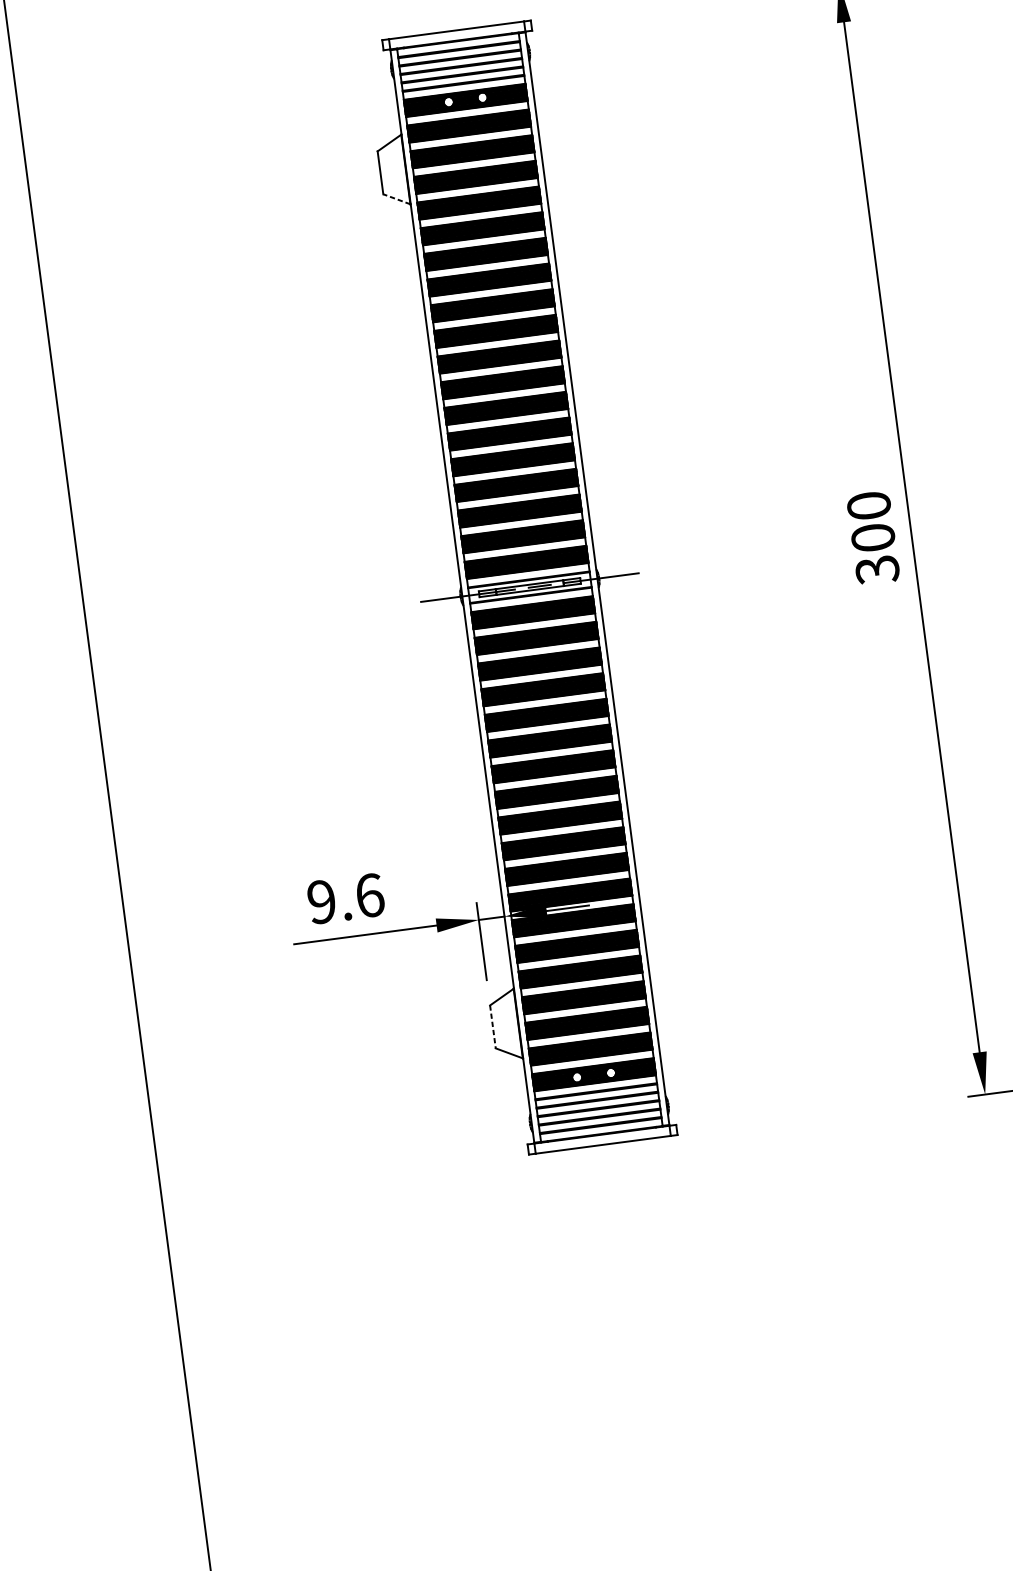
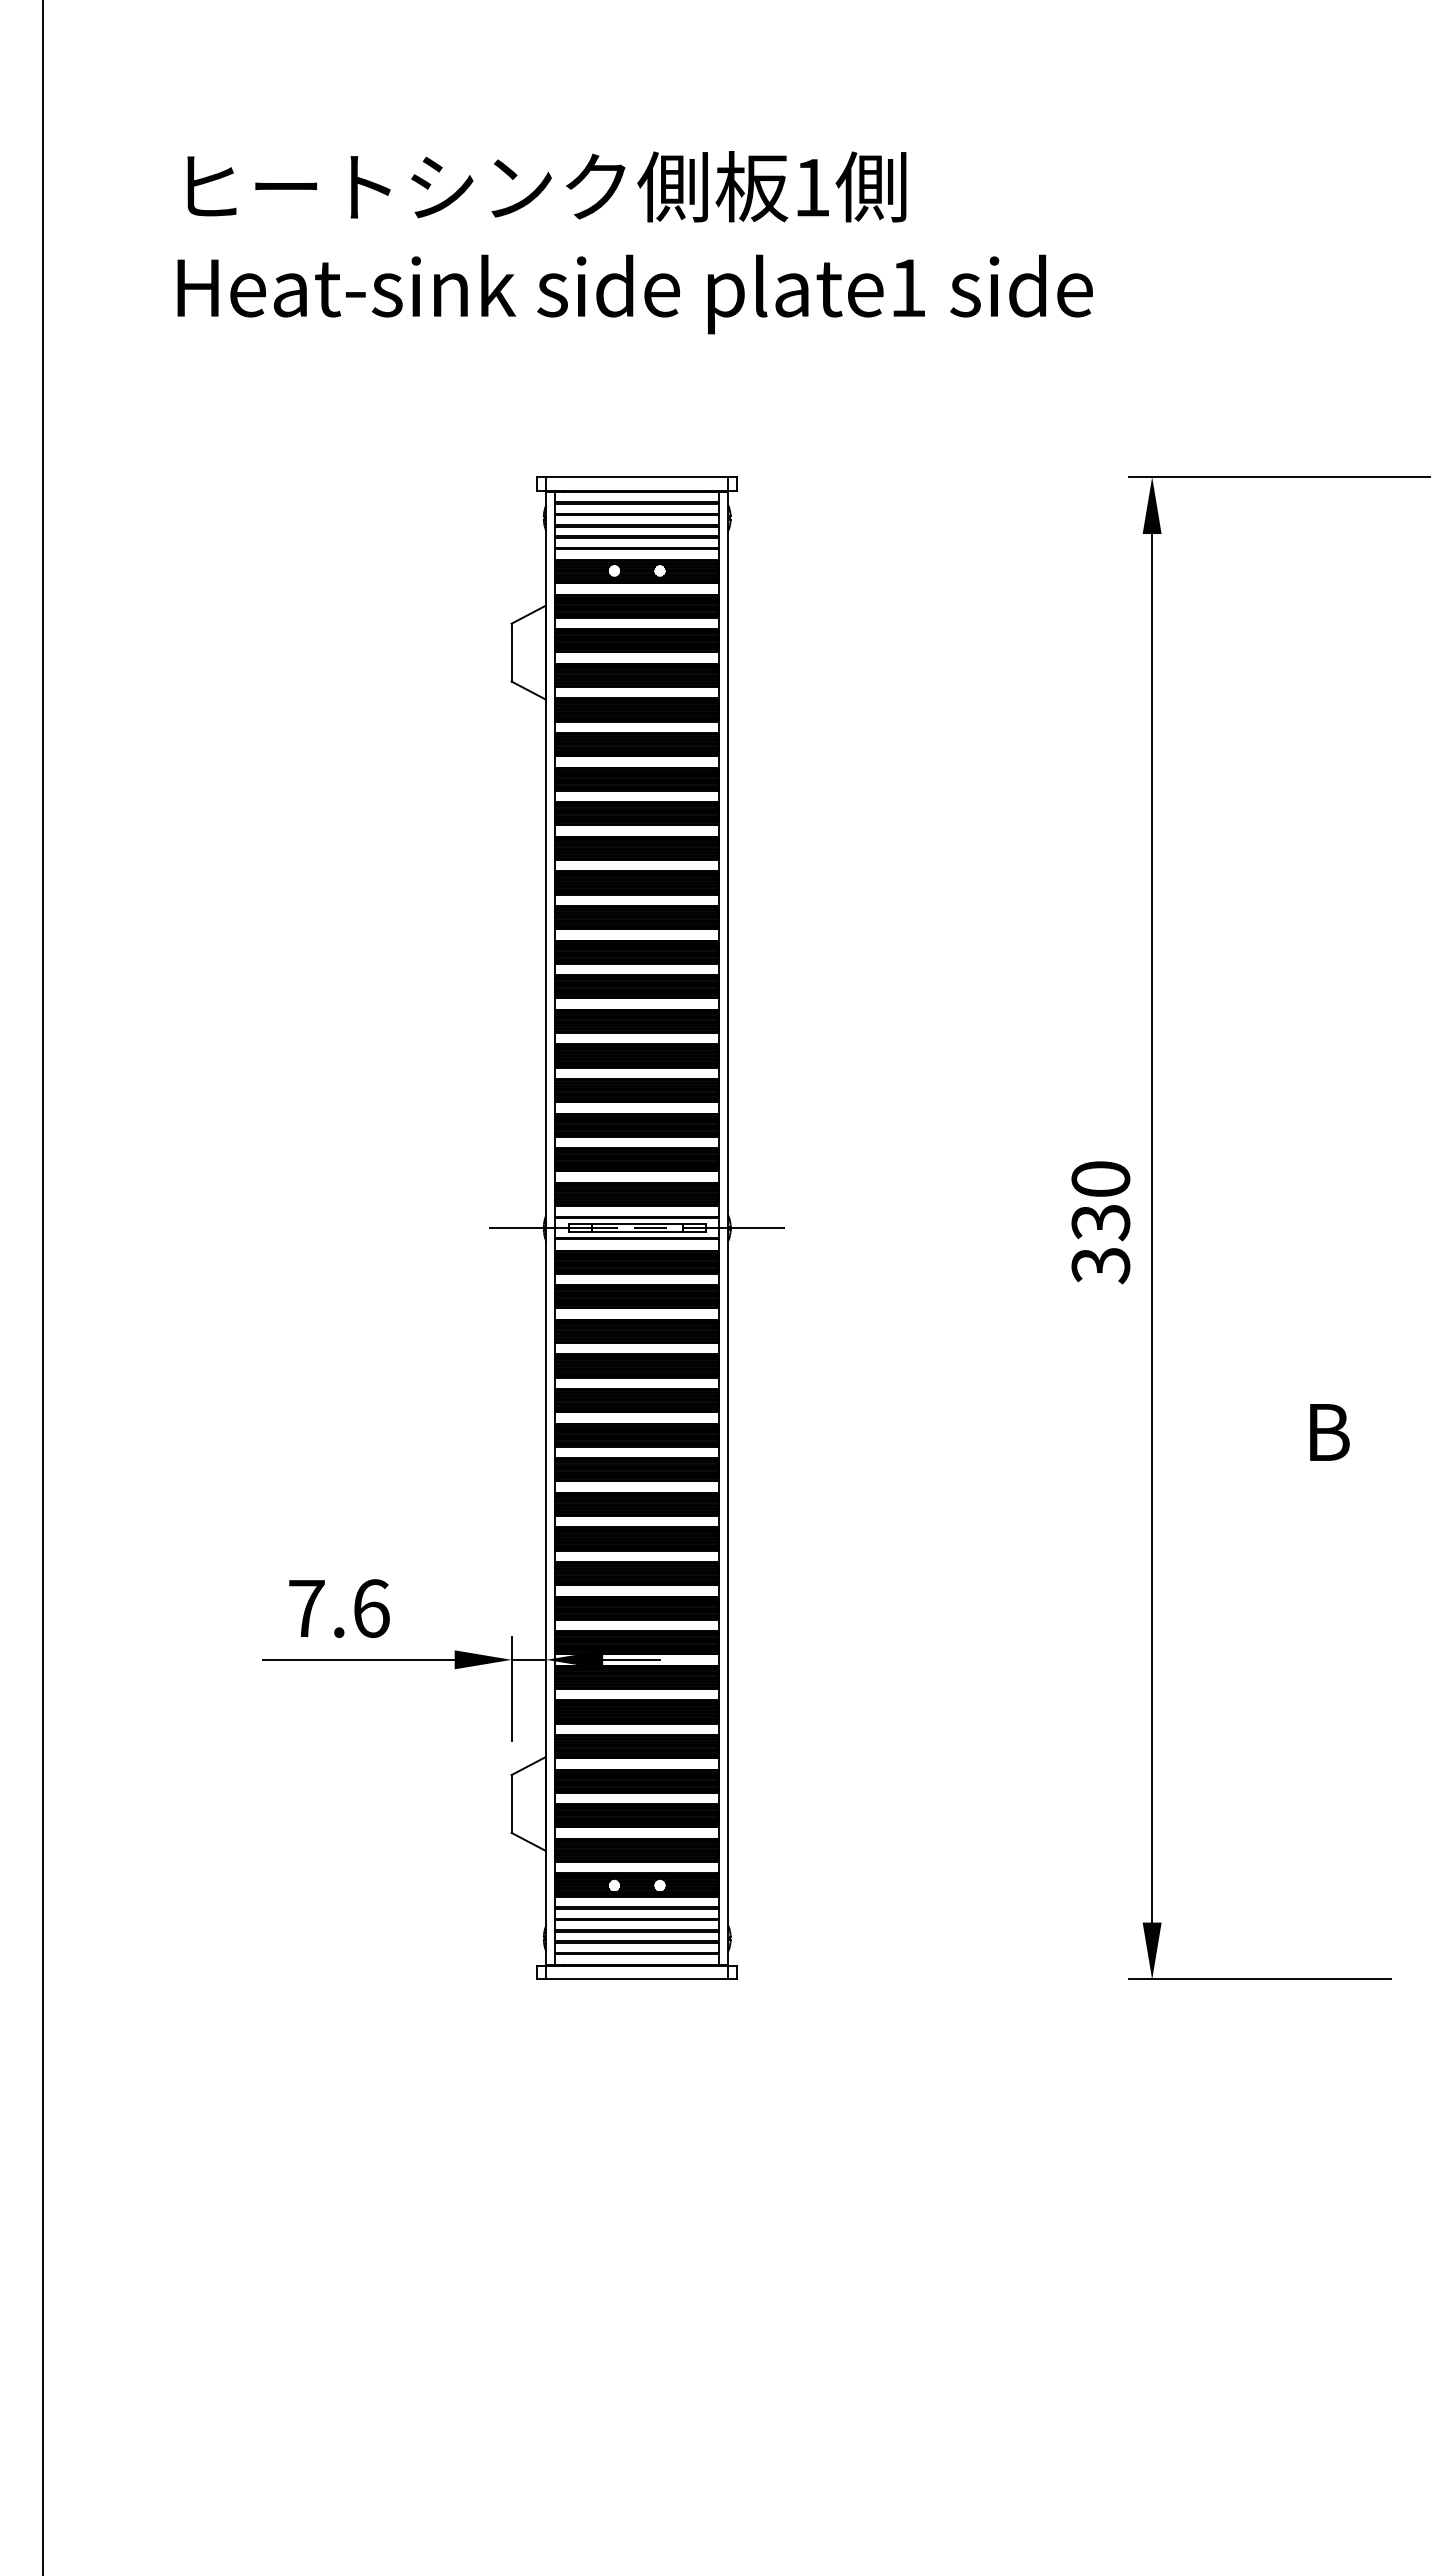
line: (396, 199) -> (528, 690), dashed -> solid
text: (872, 538) -> (1100, 1222), 300 -> 330
text: (321, 901) -> (306, 1608), 9.6 -> 7.6
line: (492, 1026) -> (511, 1803), dashed -> solid

